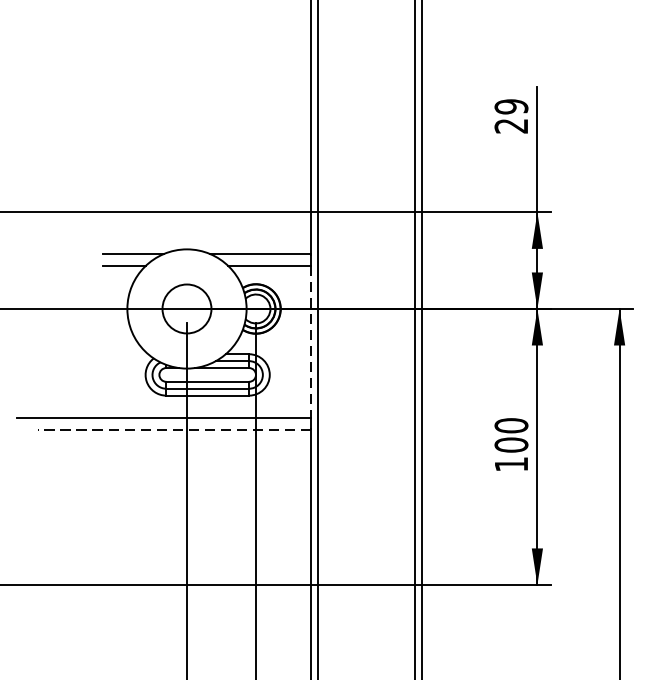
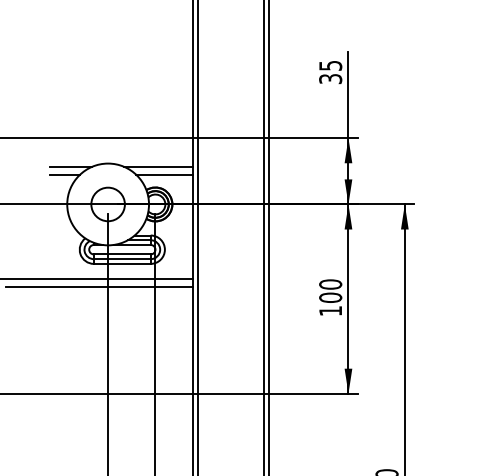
text: (511, 116) -> (330, 72), 29 -> 35
line: (311, 342) -> (193, 227), dashed -> solid
line: (174, 430) -> (99, 287), dashed -> solid

